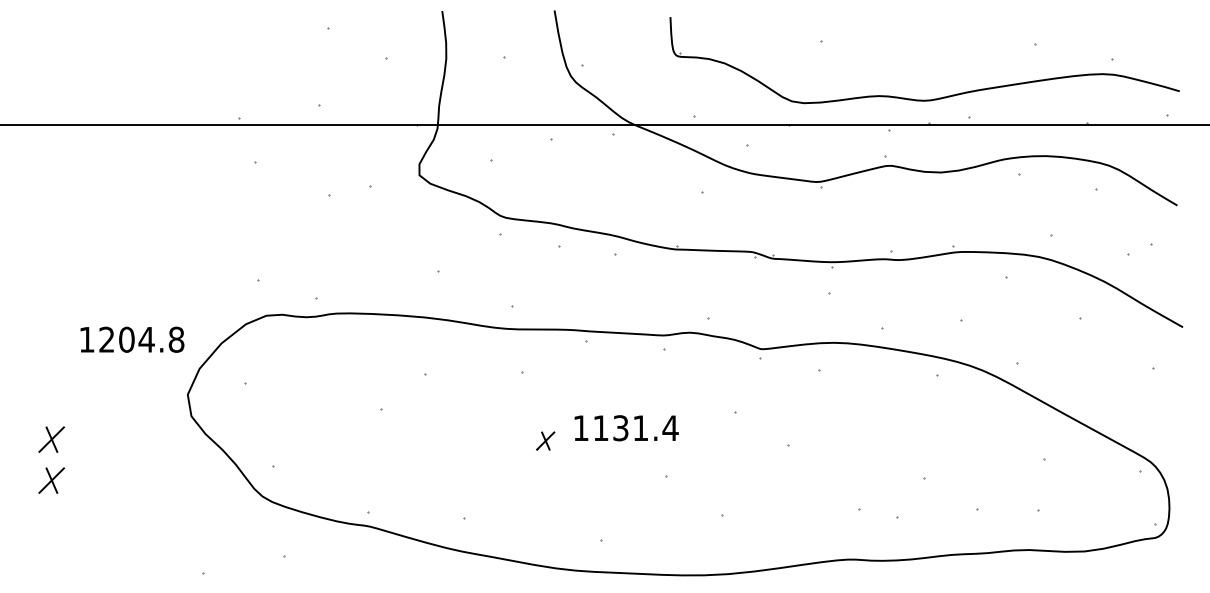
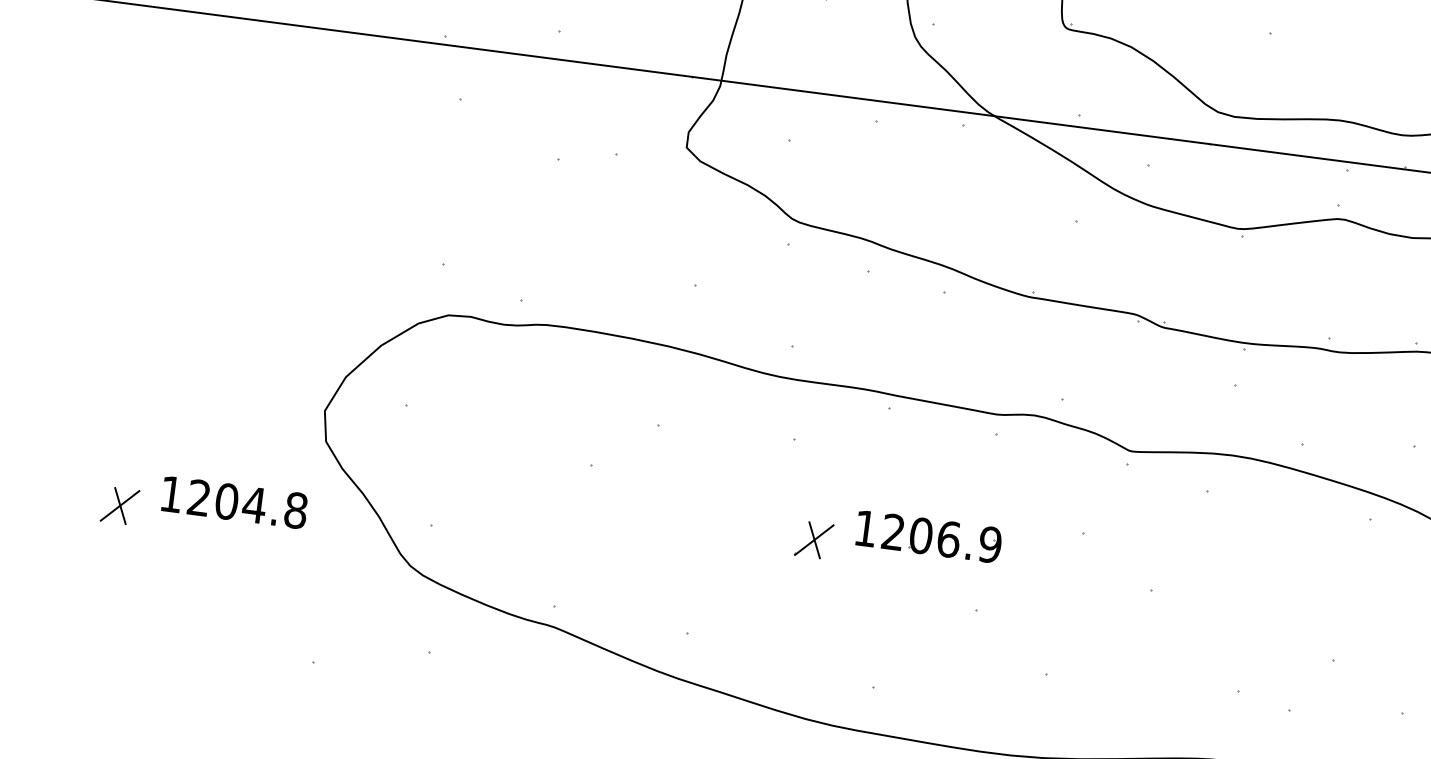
text: (132, 339) -> (234, 502), moved
text: (635, 428) -> (941, 538), 1131.4 -> 1206.9
part: (51, 439) -> (127, 448), removed
part: (545, 440) -> (814, 539), size x1.43

